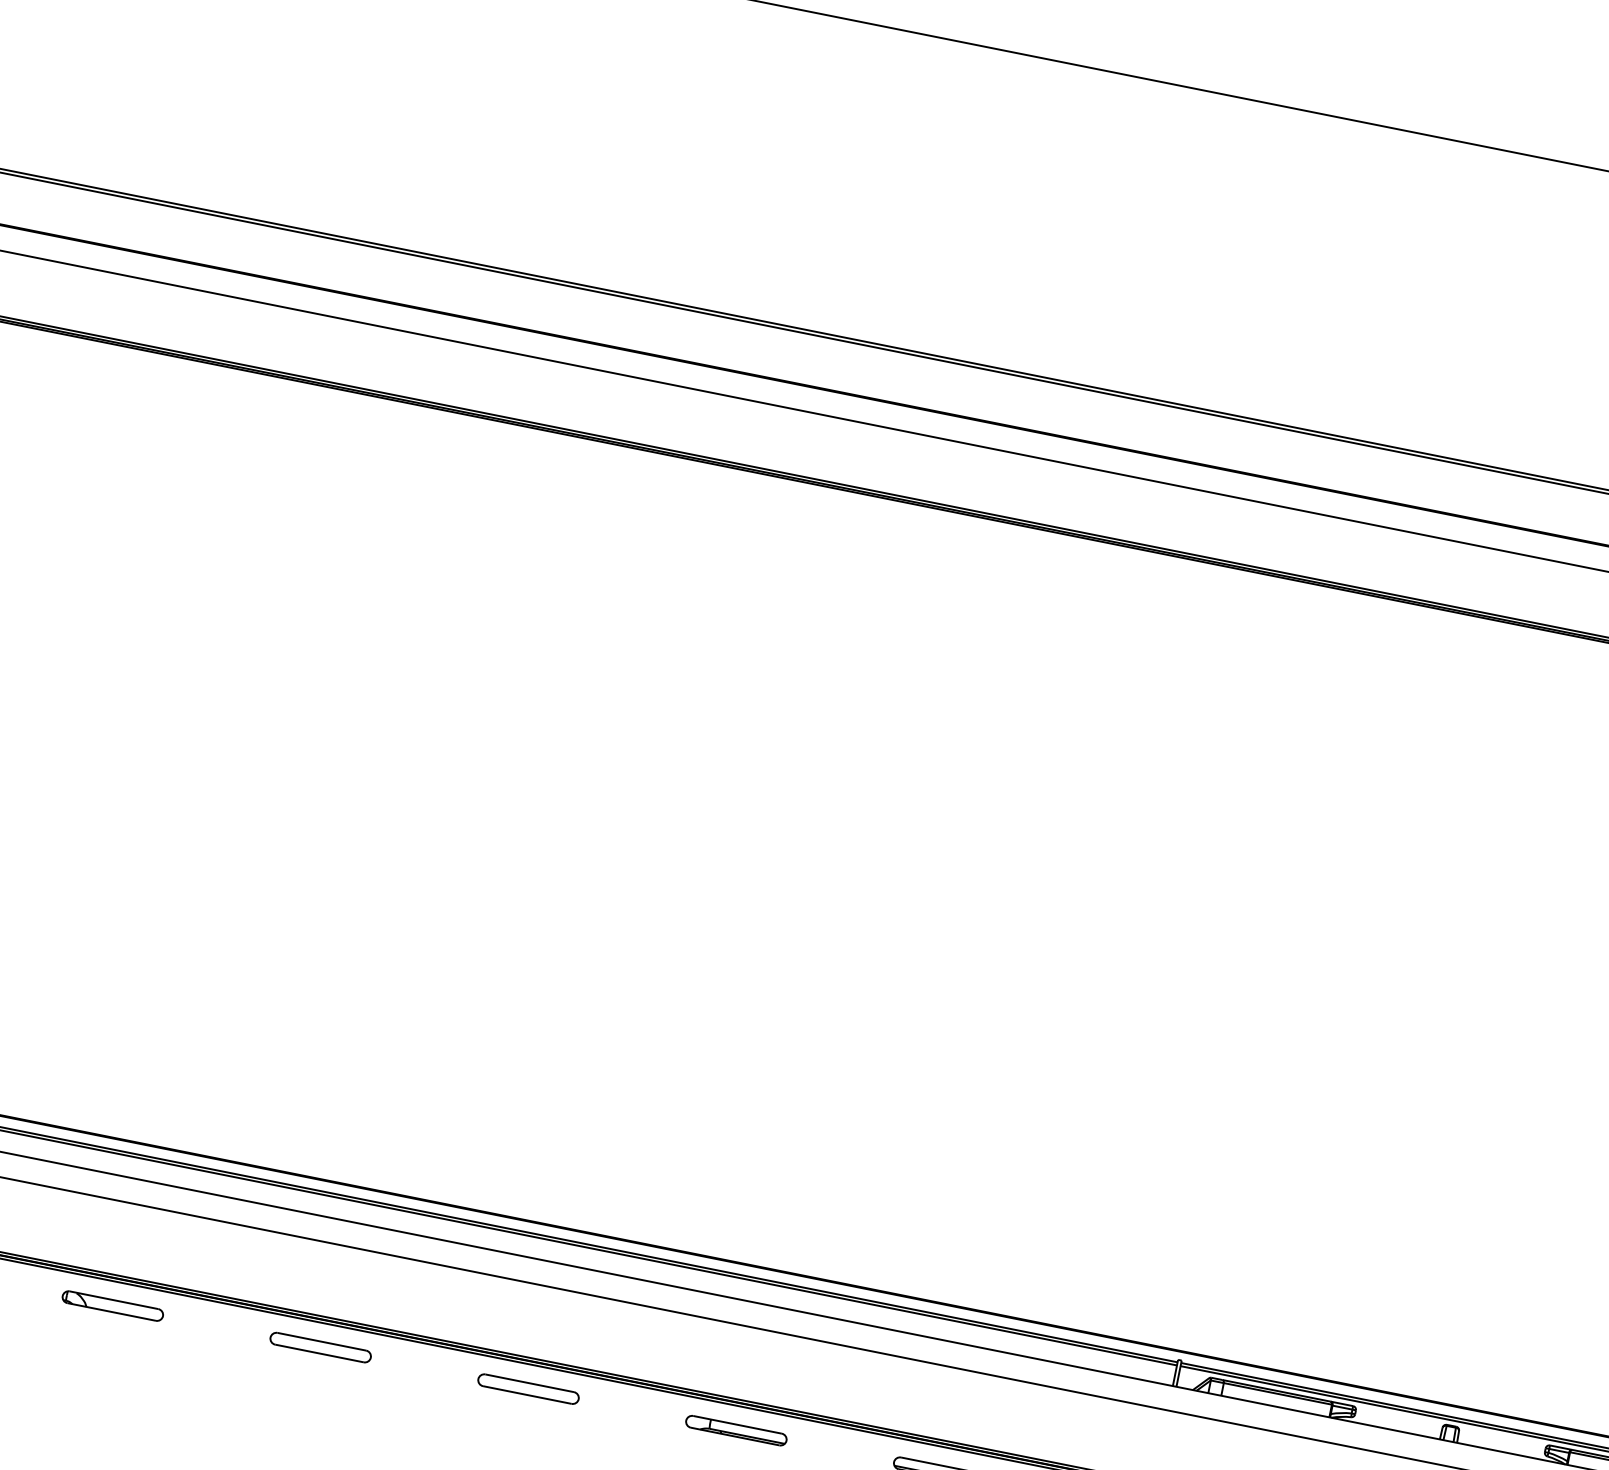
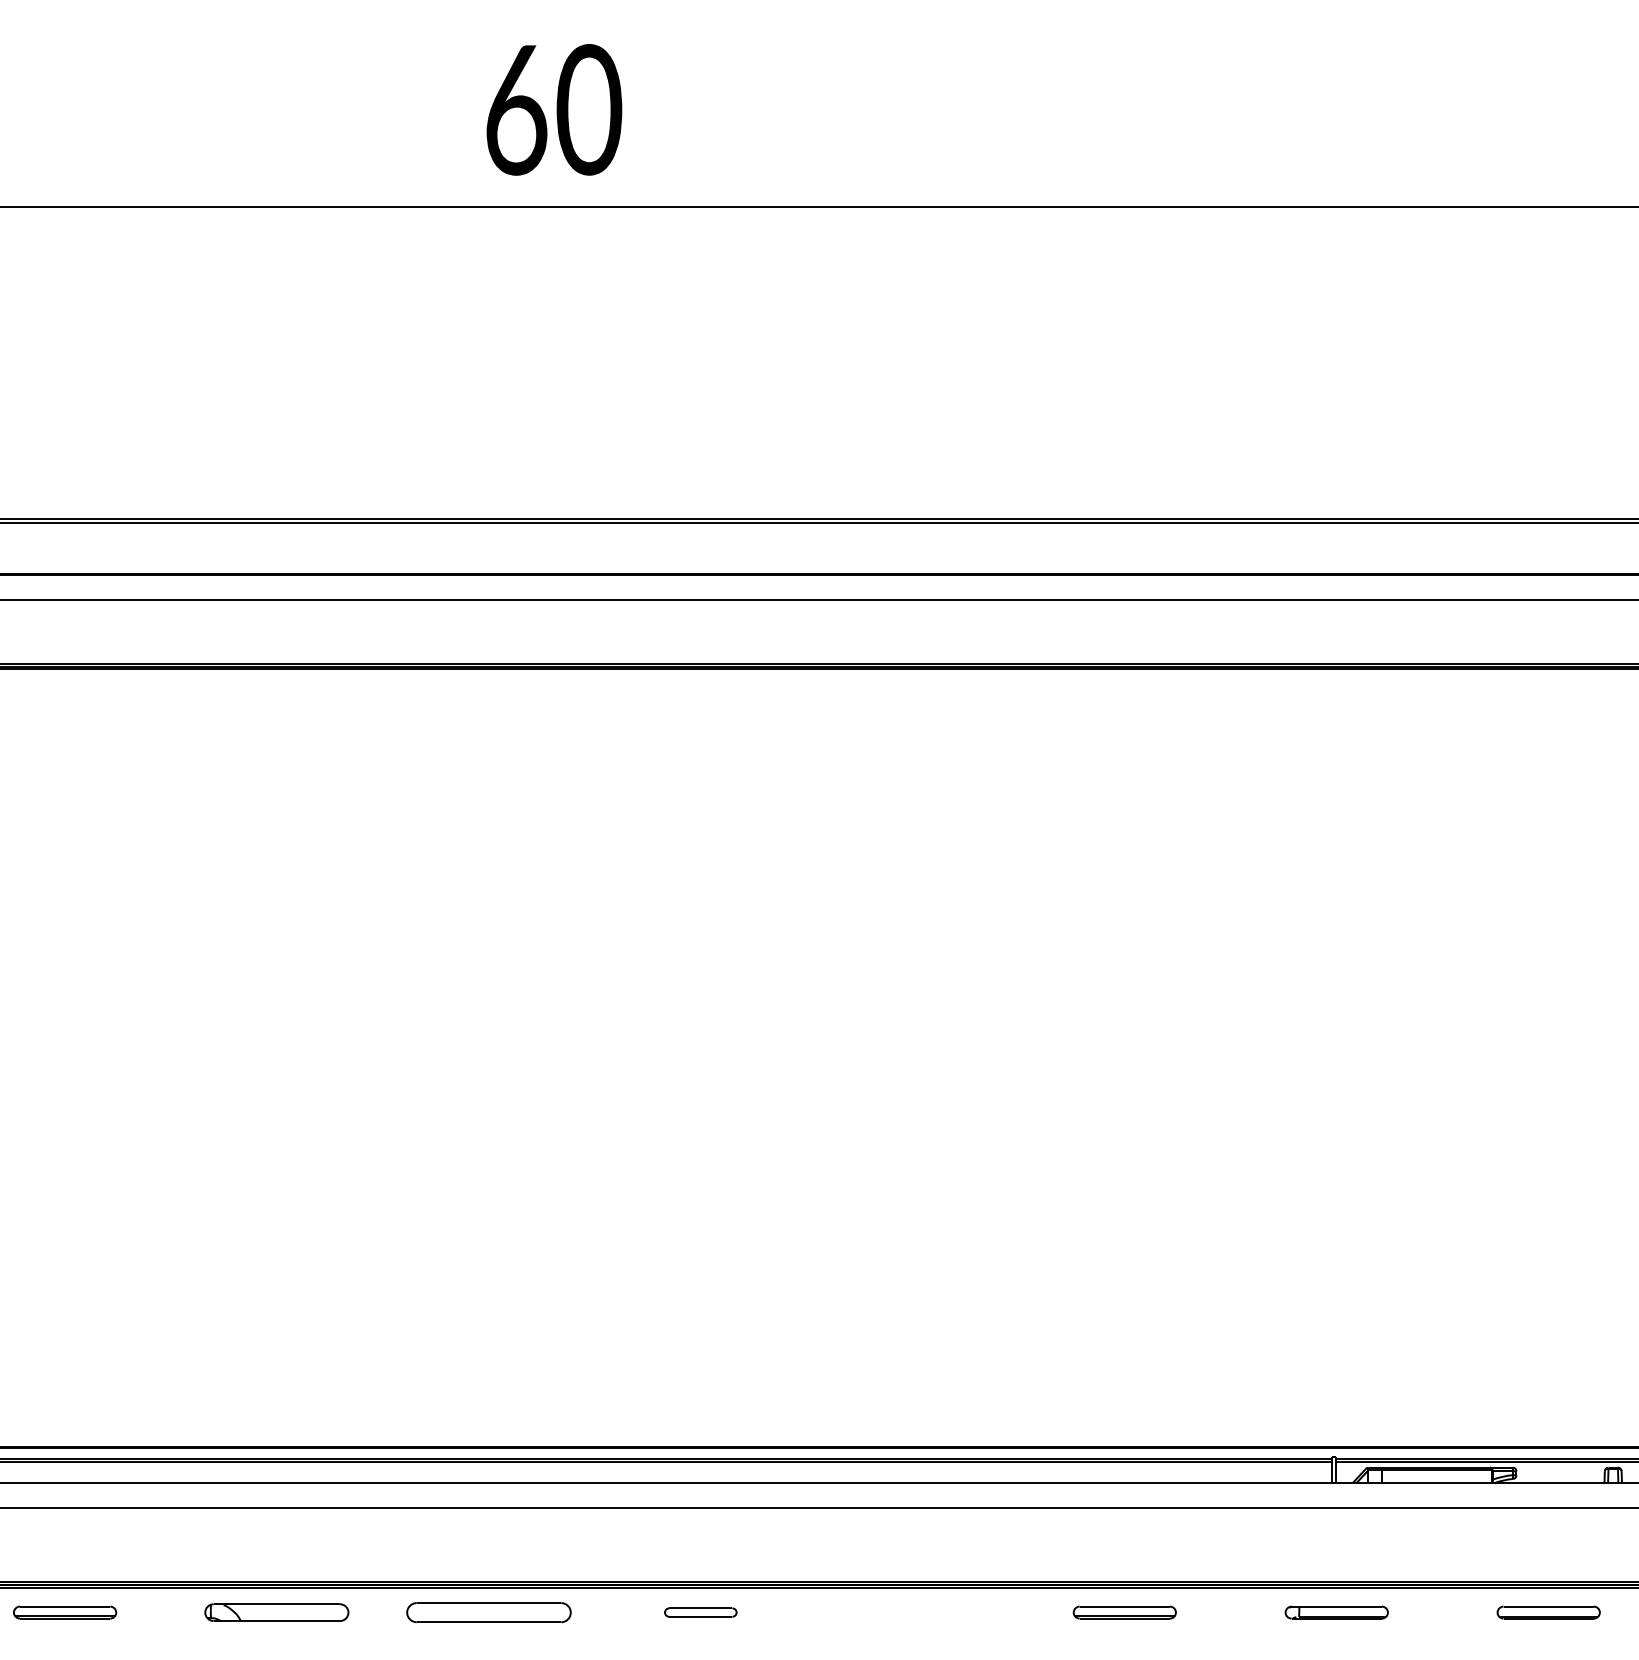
part: (113, 1306) -> (277, 1612), size x1.4
part: (320, 1347) -> (488, 1612), size x1.6
part: (528, 1388) -> (700, 1612), size x0.7
part: (736, 1430) -> (912, 1612), removed

